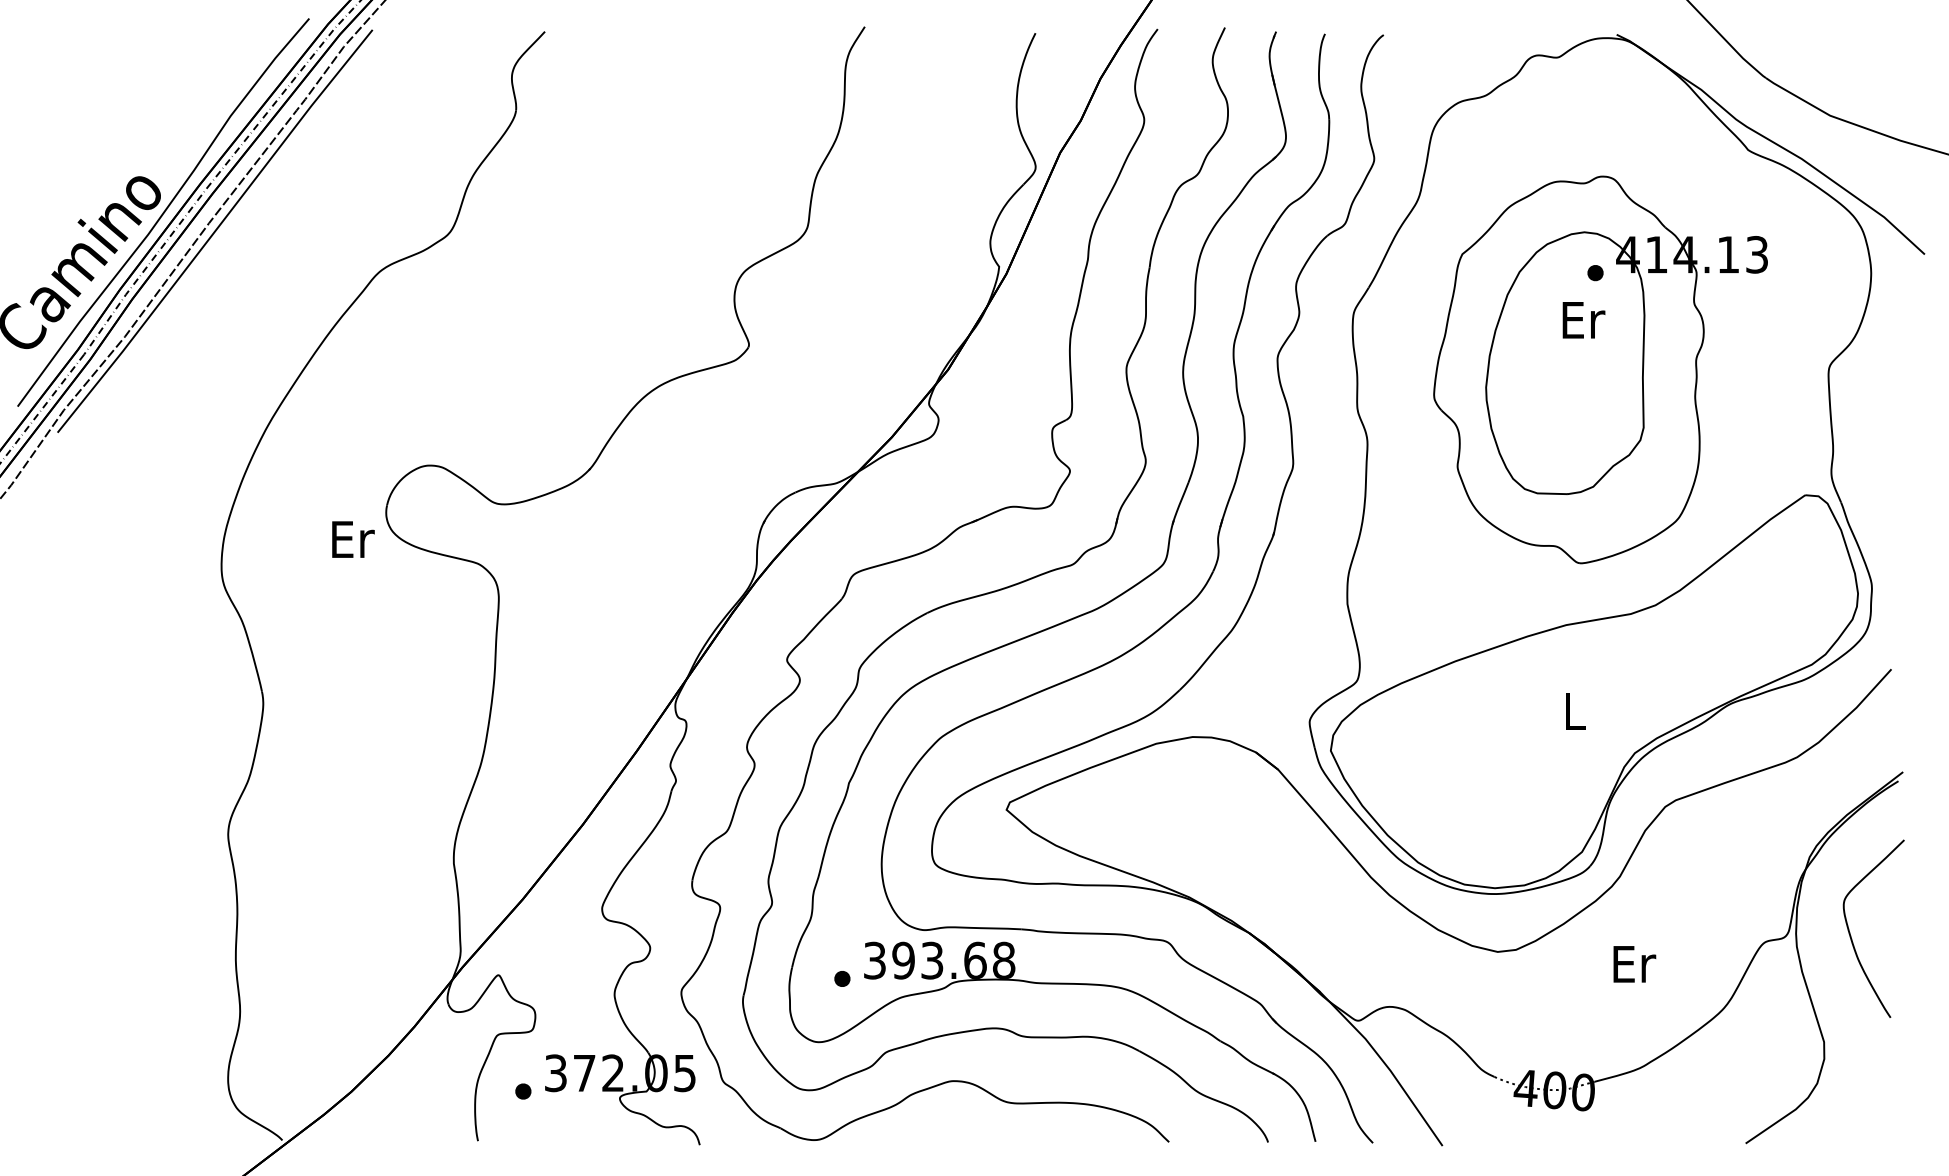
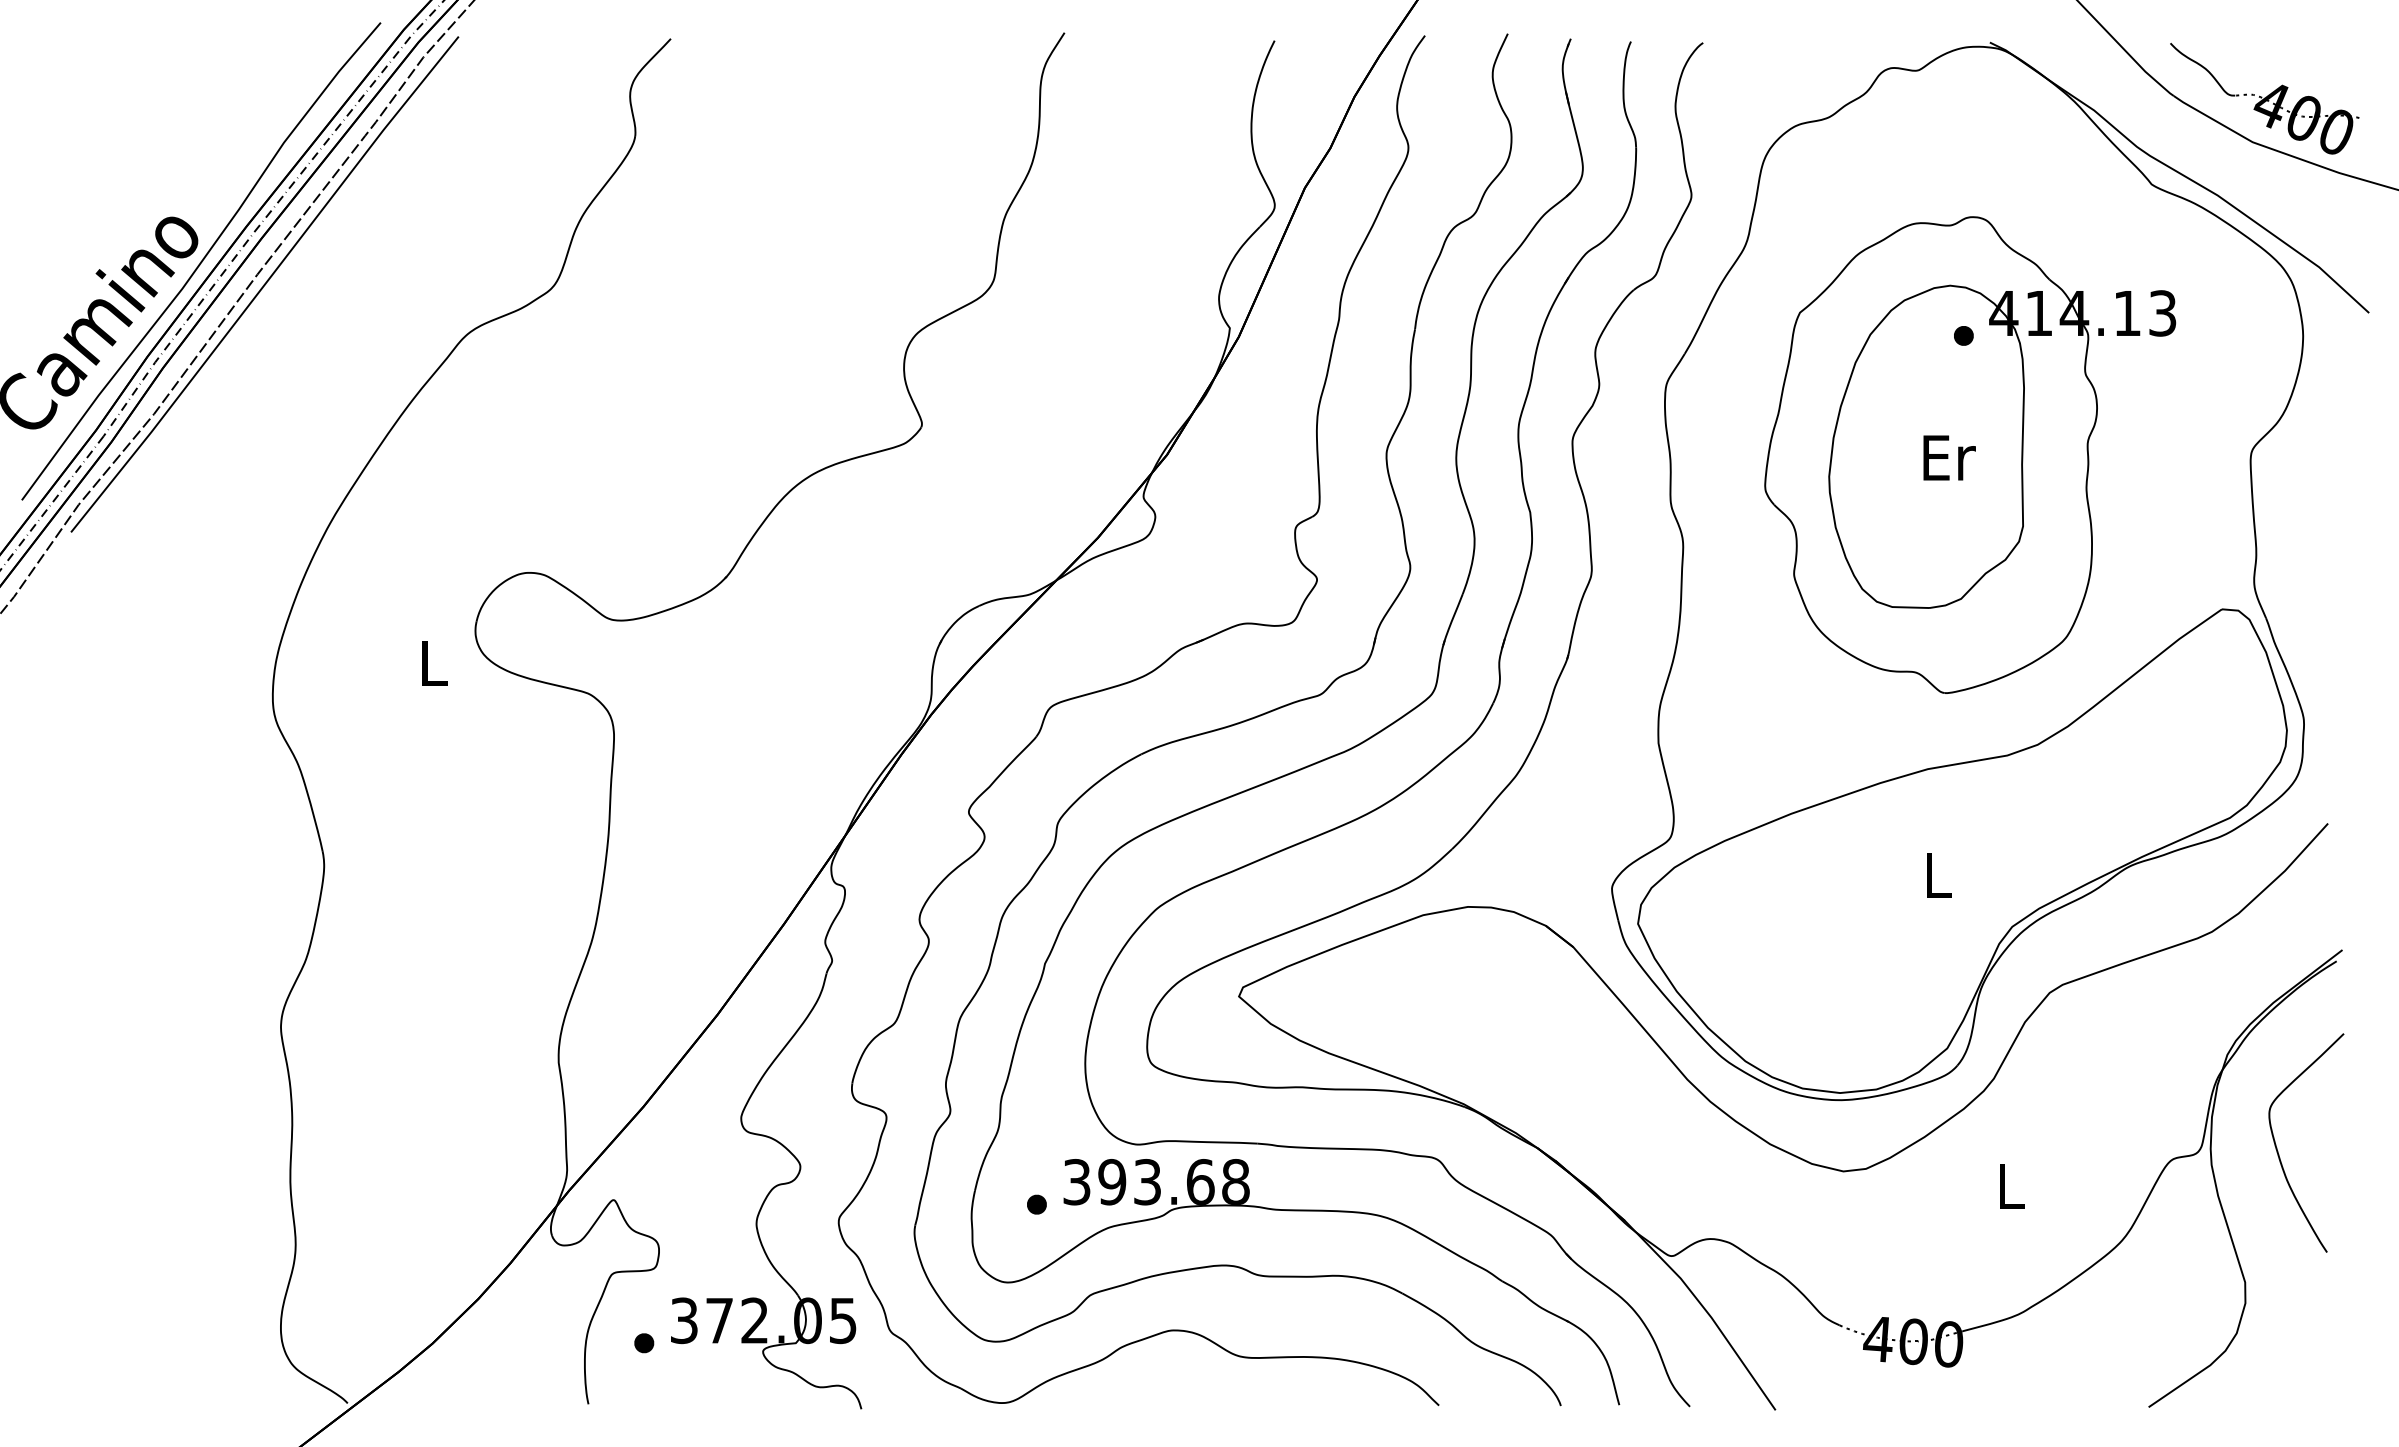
part: (1839, 80) -> (2264, 98), added
text: (1583, 319) -> (1949, 457), moved
text: (353, 539) -> (435, 663), Er -> L
text: (1635, 964) -> (2012, 1186), Er -> L

